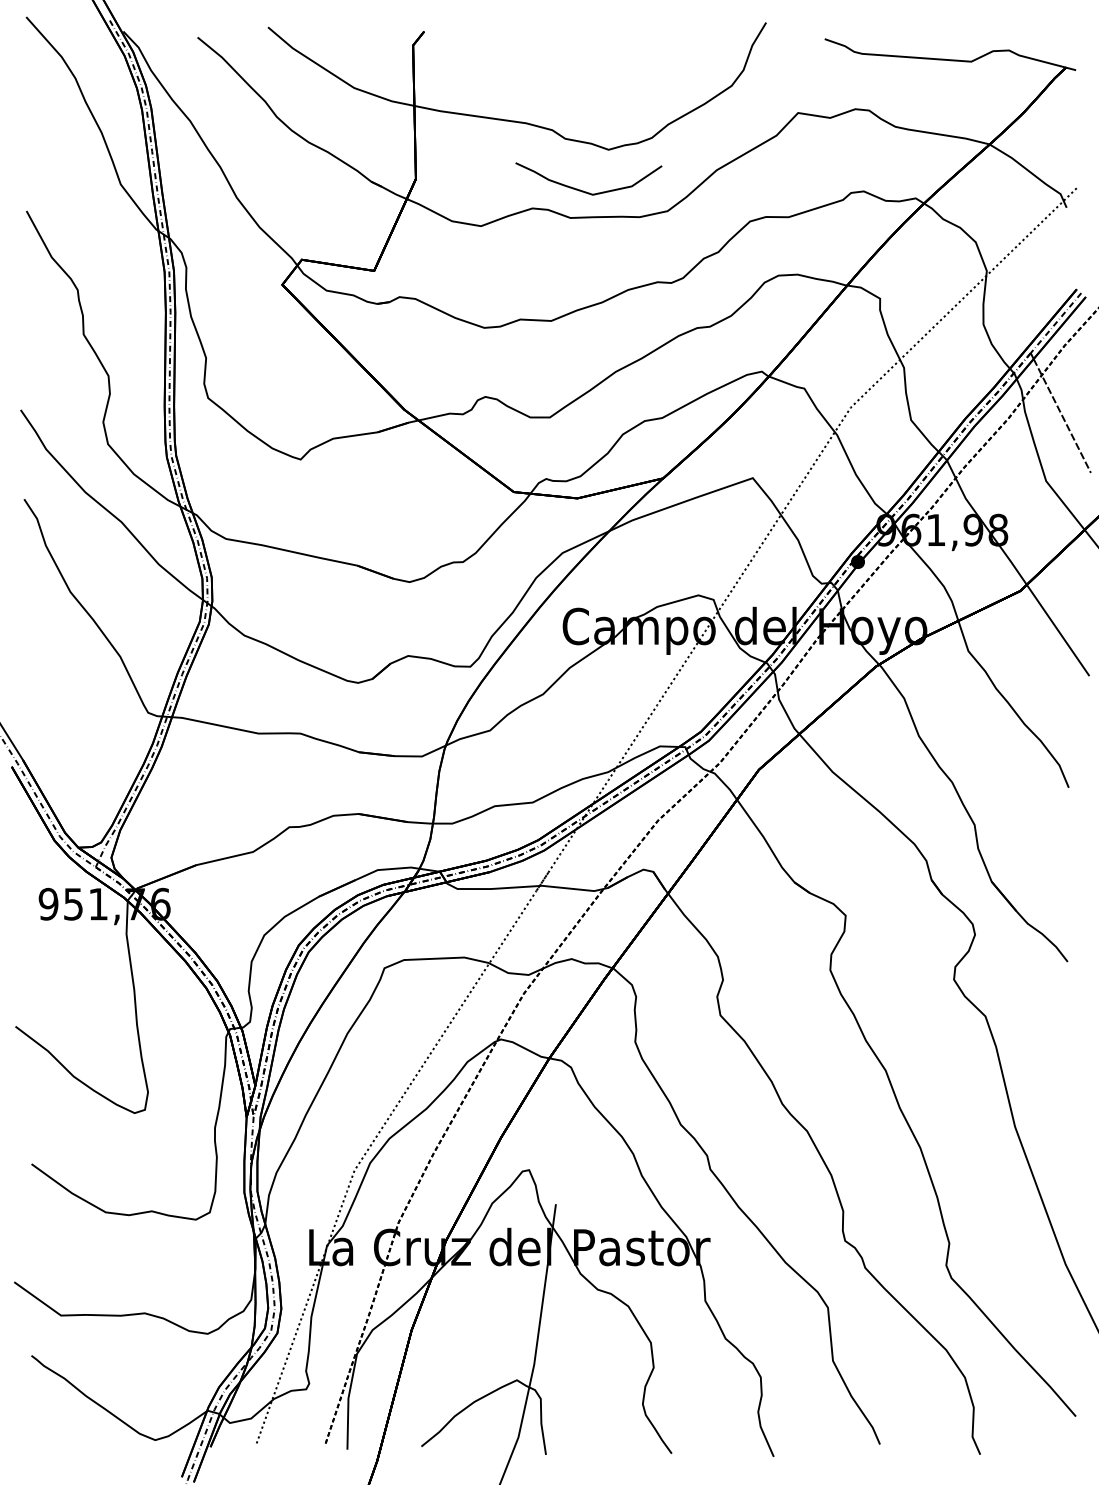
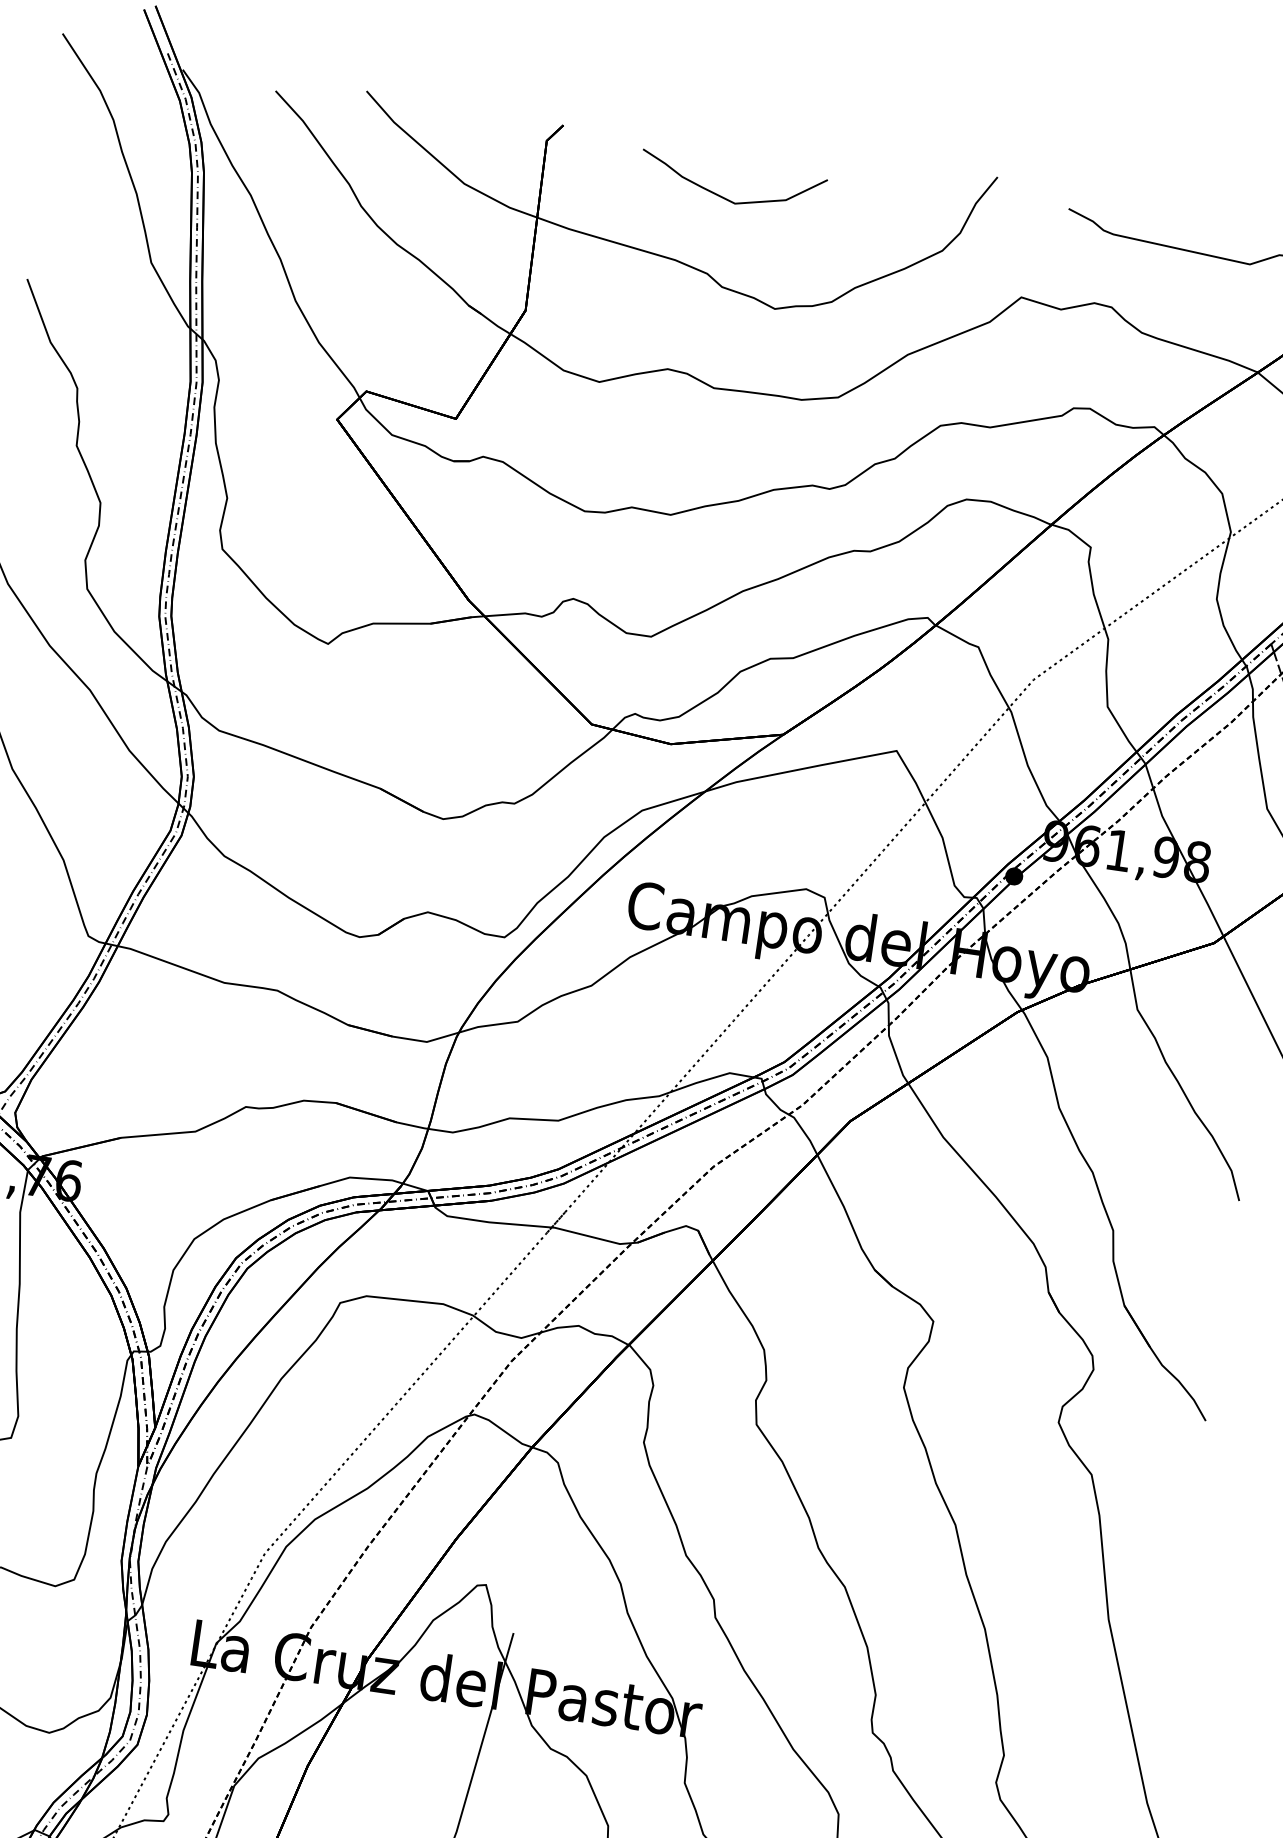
curve: (583, 190) -> (723, 196), moved

